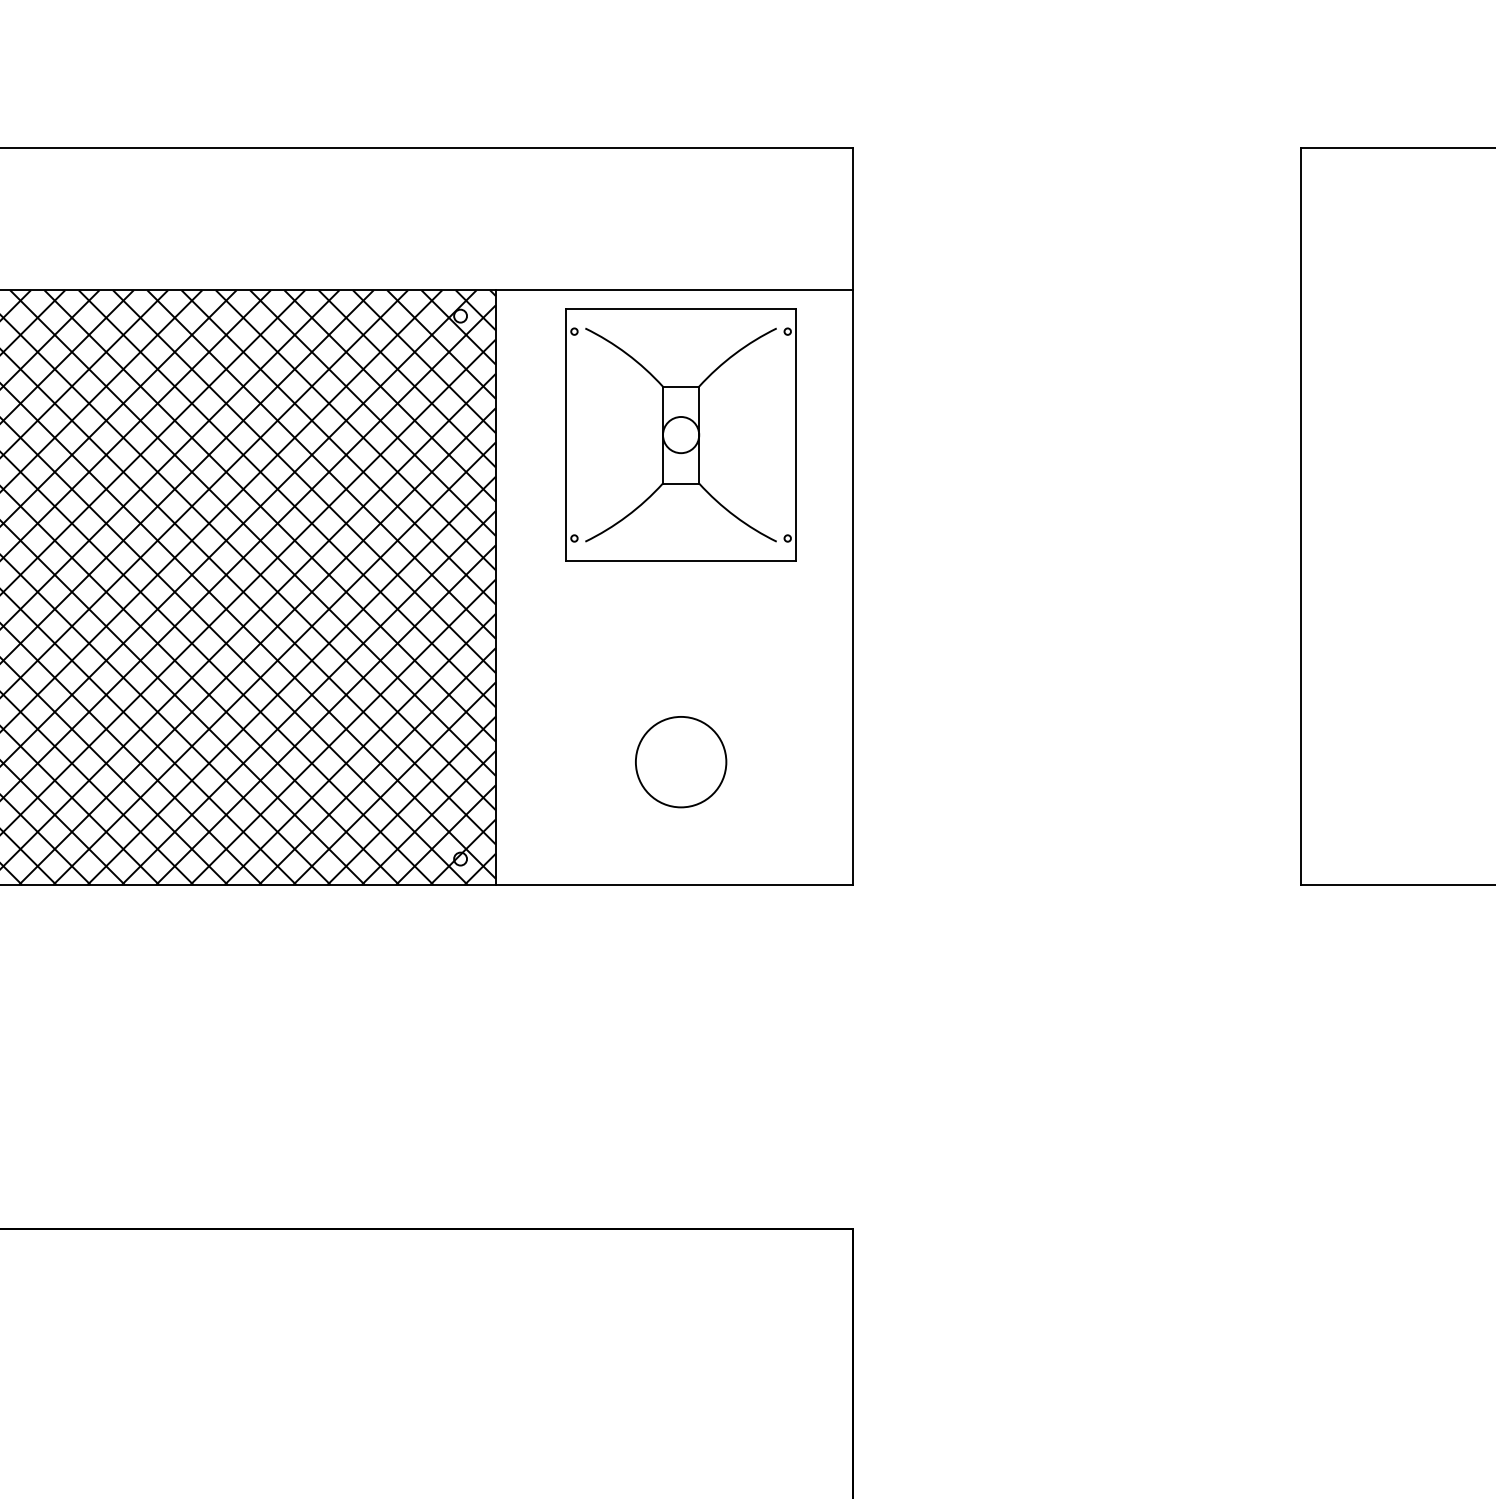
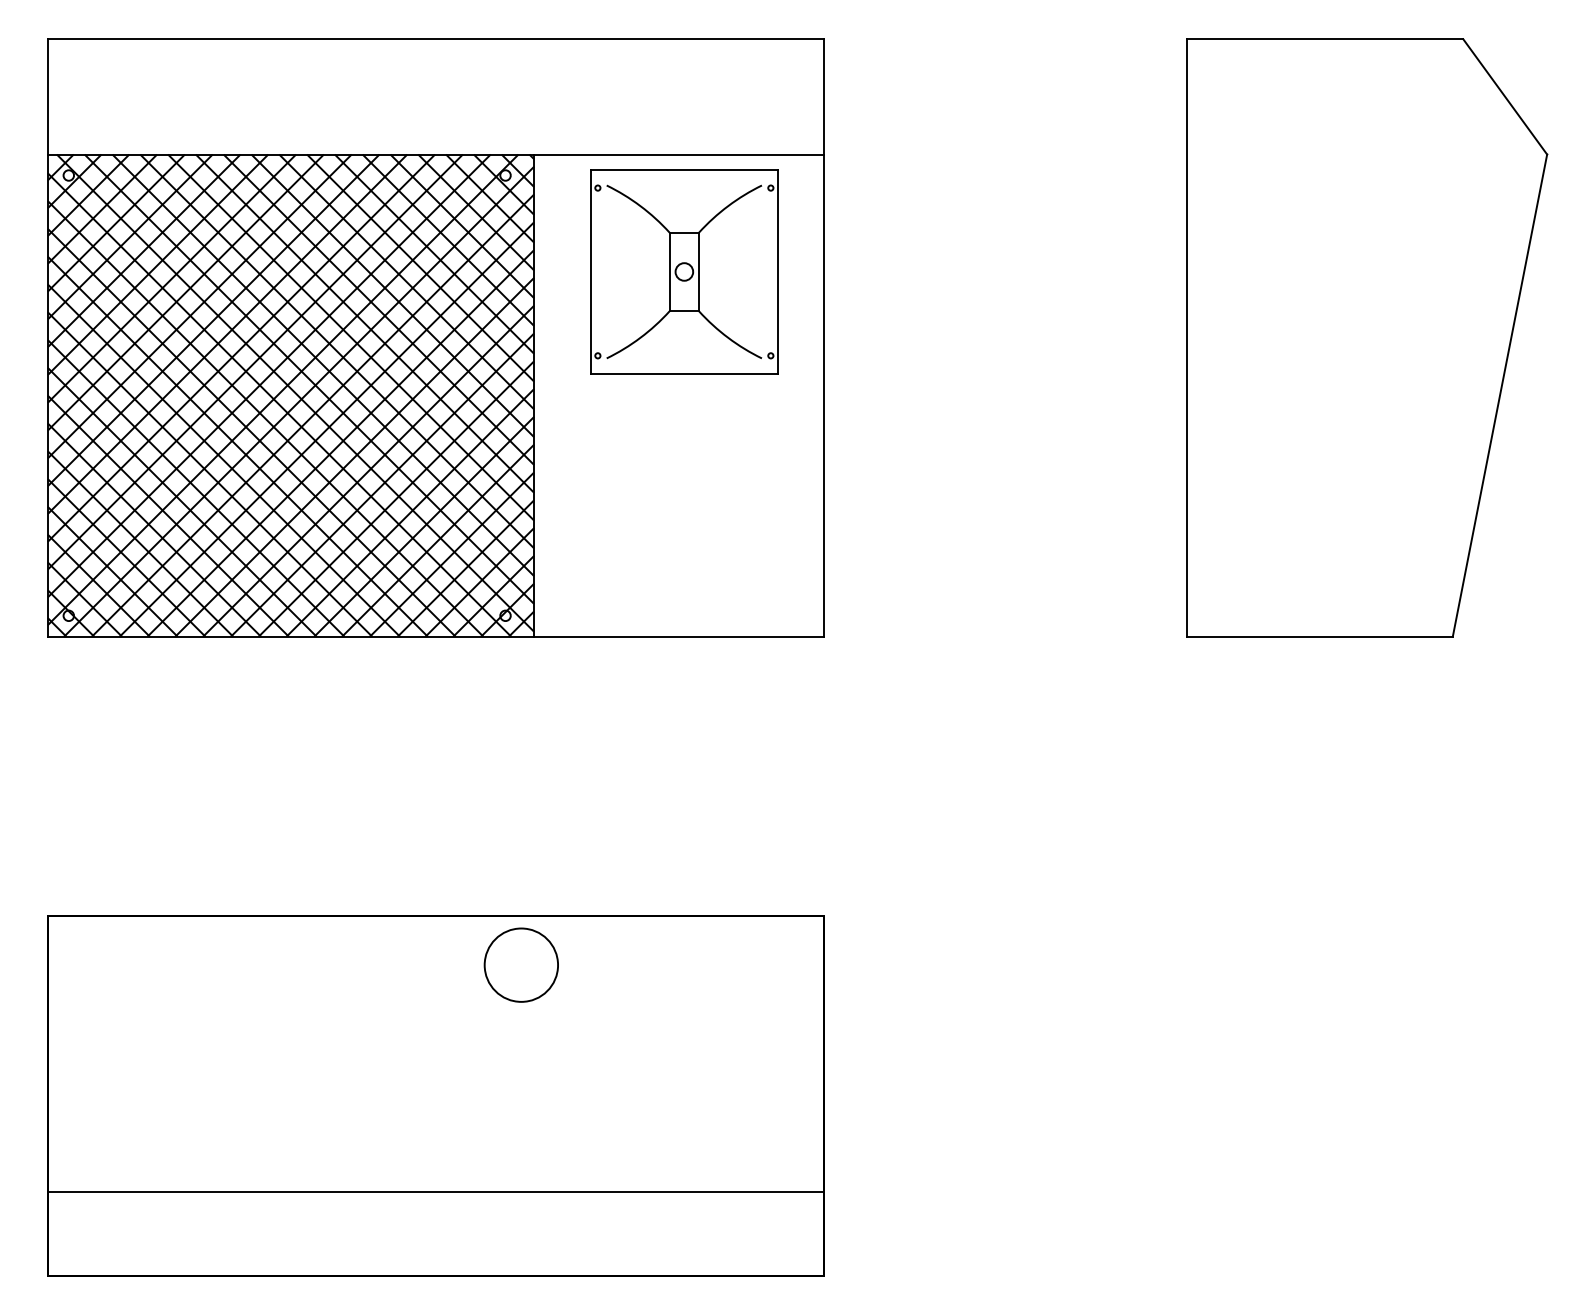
circle: (681, 434) -> (684, 271), size x0.6
circle: (680, 761) -> (520, 964), moved

